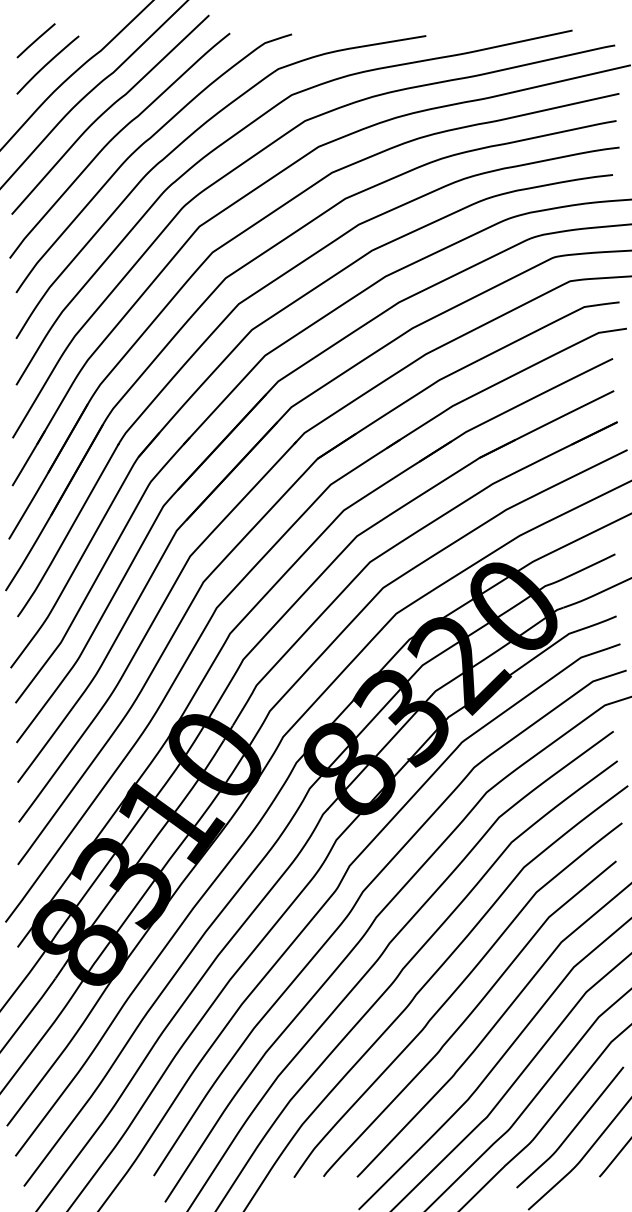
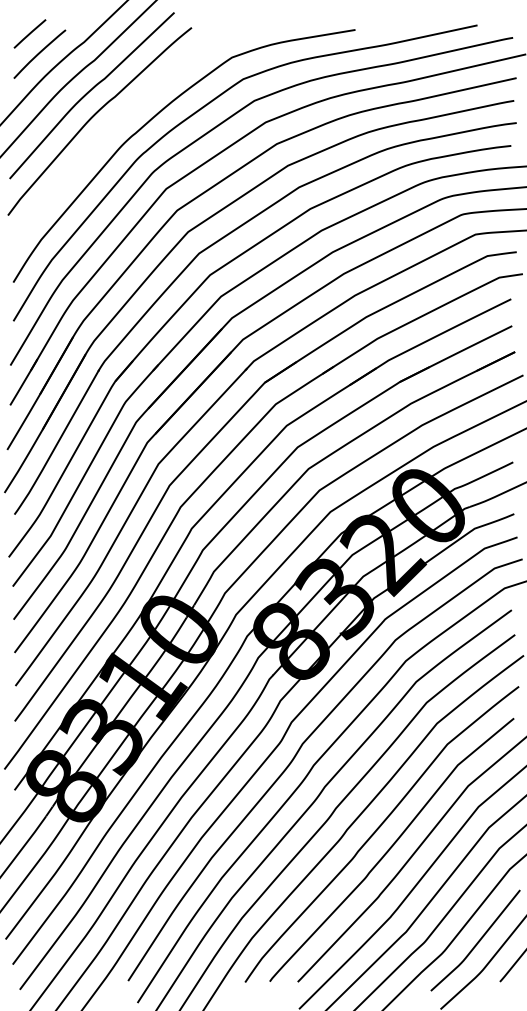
curve: (139, 148) -> (116, 123), removed

